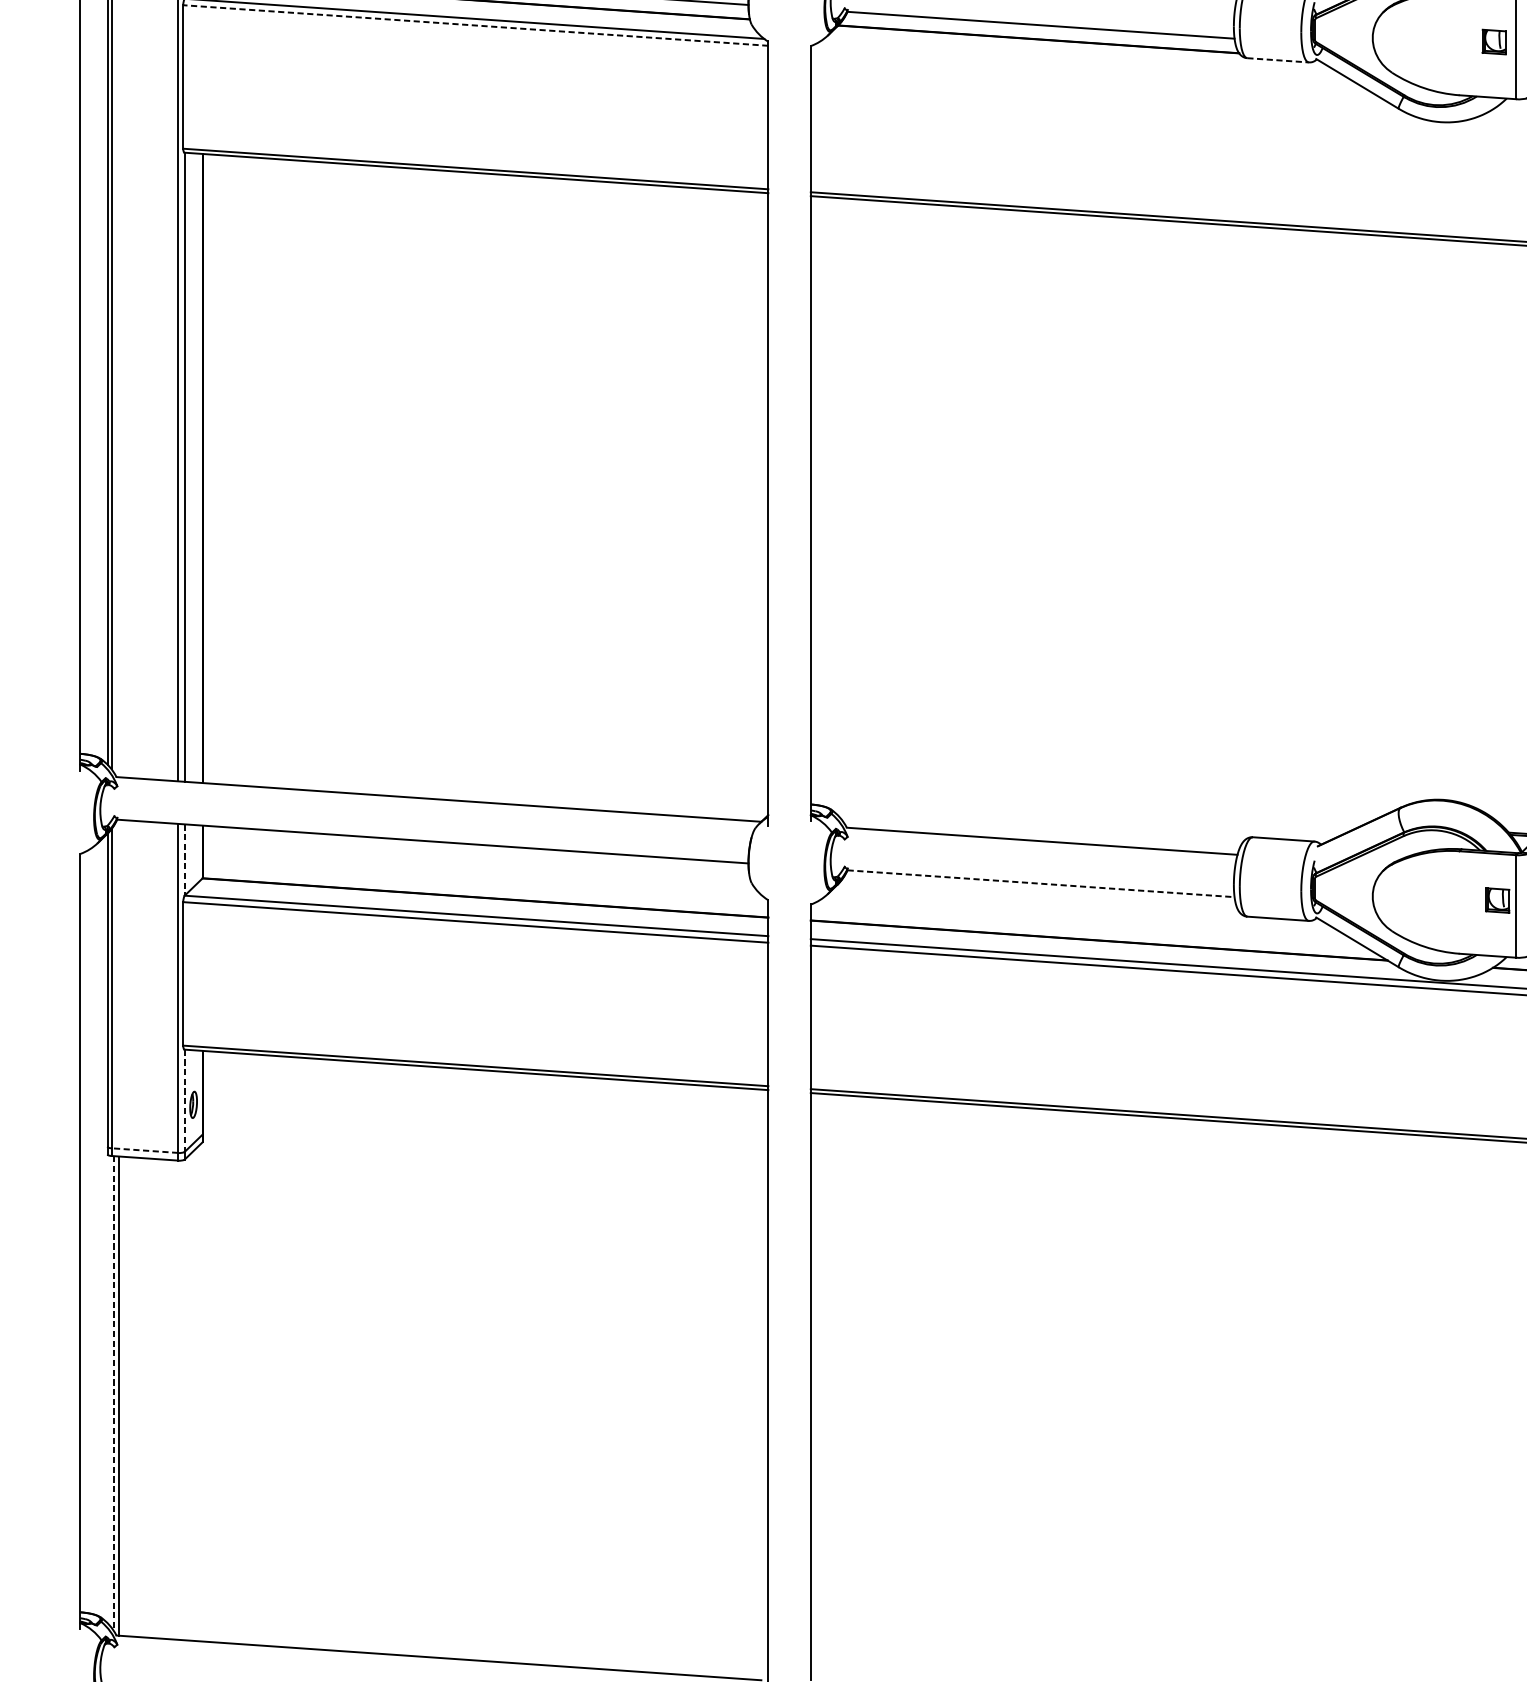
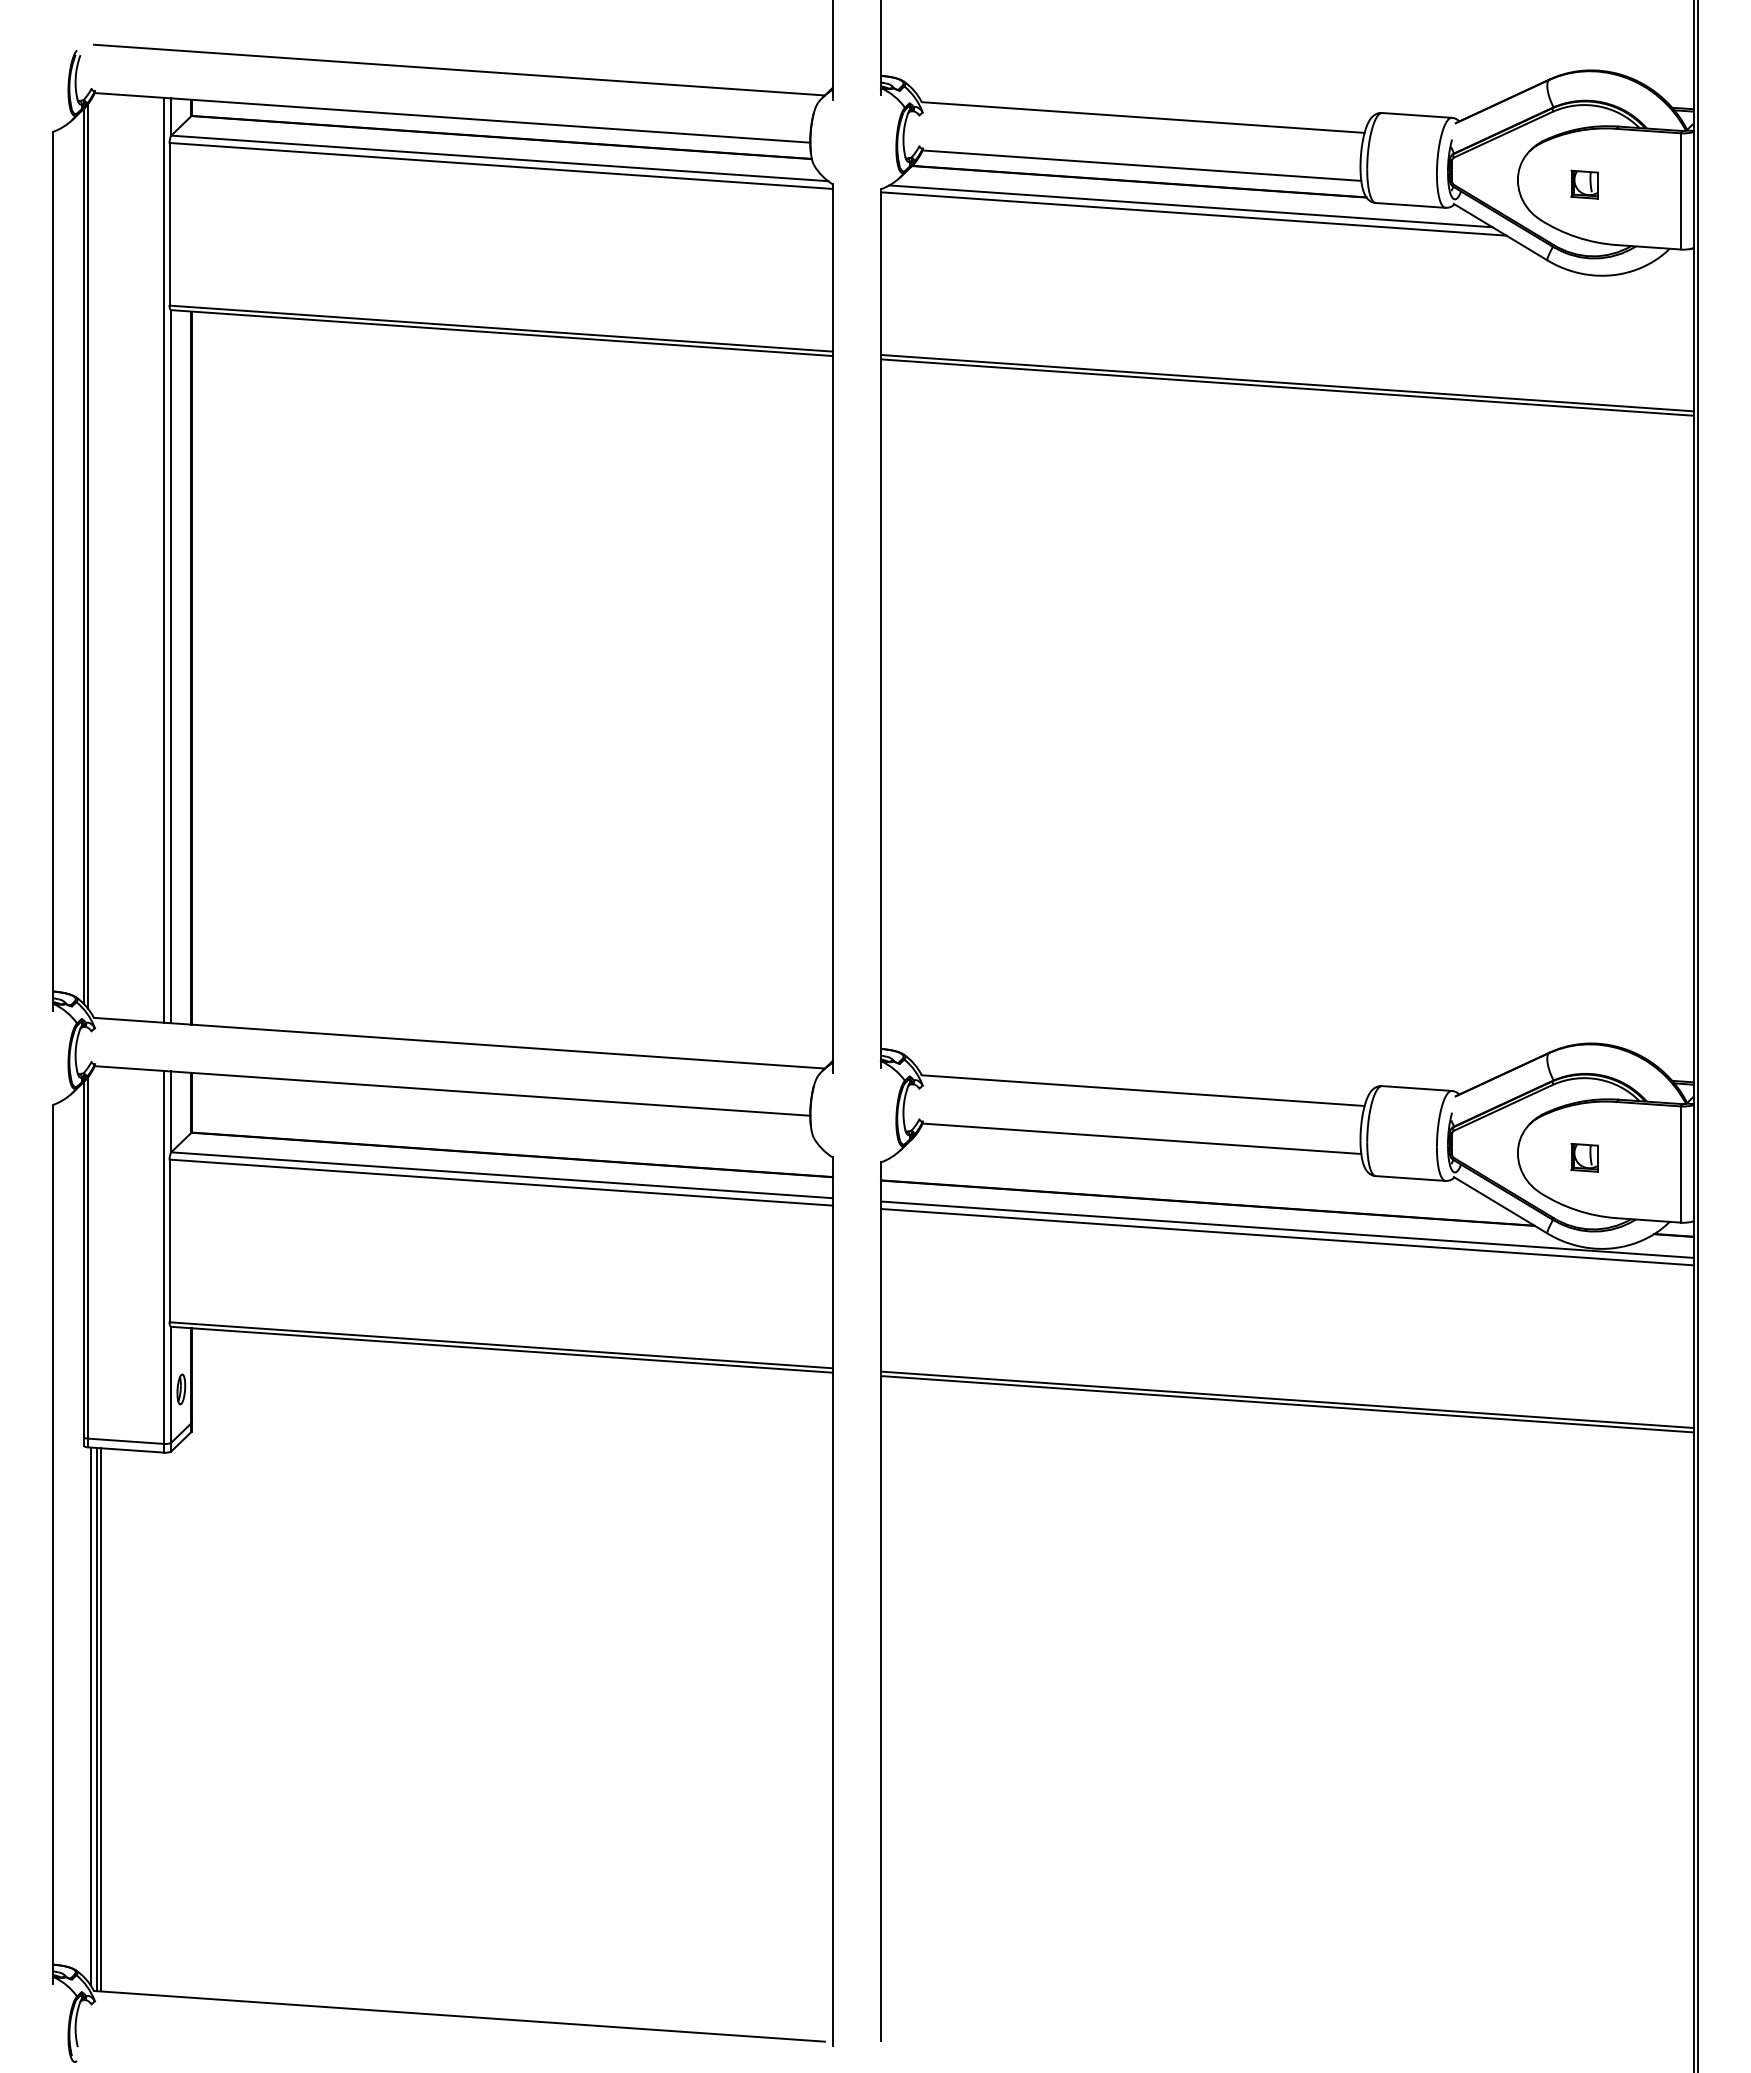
line: (475, 25) -> (500, 165), dashed -> solid
part: (1494, 41) -> (1584, 184), moved
line: (1277, 60) -> (1410, 205), dashed -> solid
line: (1083, 61) -> (1190, 206), added
line: (1086, 67) -> (1193, 213), added
line: (184, 860) -> (171, 1112), dashed -> solid
line: (1040, 883) -> (1141, 1138), dashed -> solid
part: (1497, 900) -> (1584, 1157), moved
line: (184, 1100) -> (171, 1384), dashed -> solid
line: (145, 1150) -> (126, 1441), dashed -> solid
line: (113, 1393) -> (90, 1716), dashed -> solid
line: (122, 1396) -> (100, 1719), added

